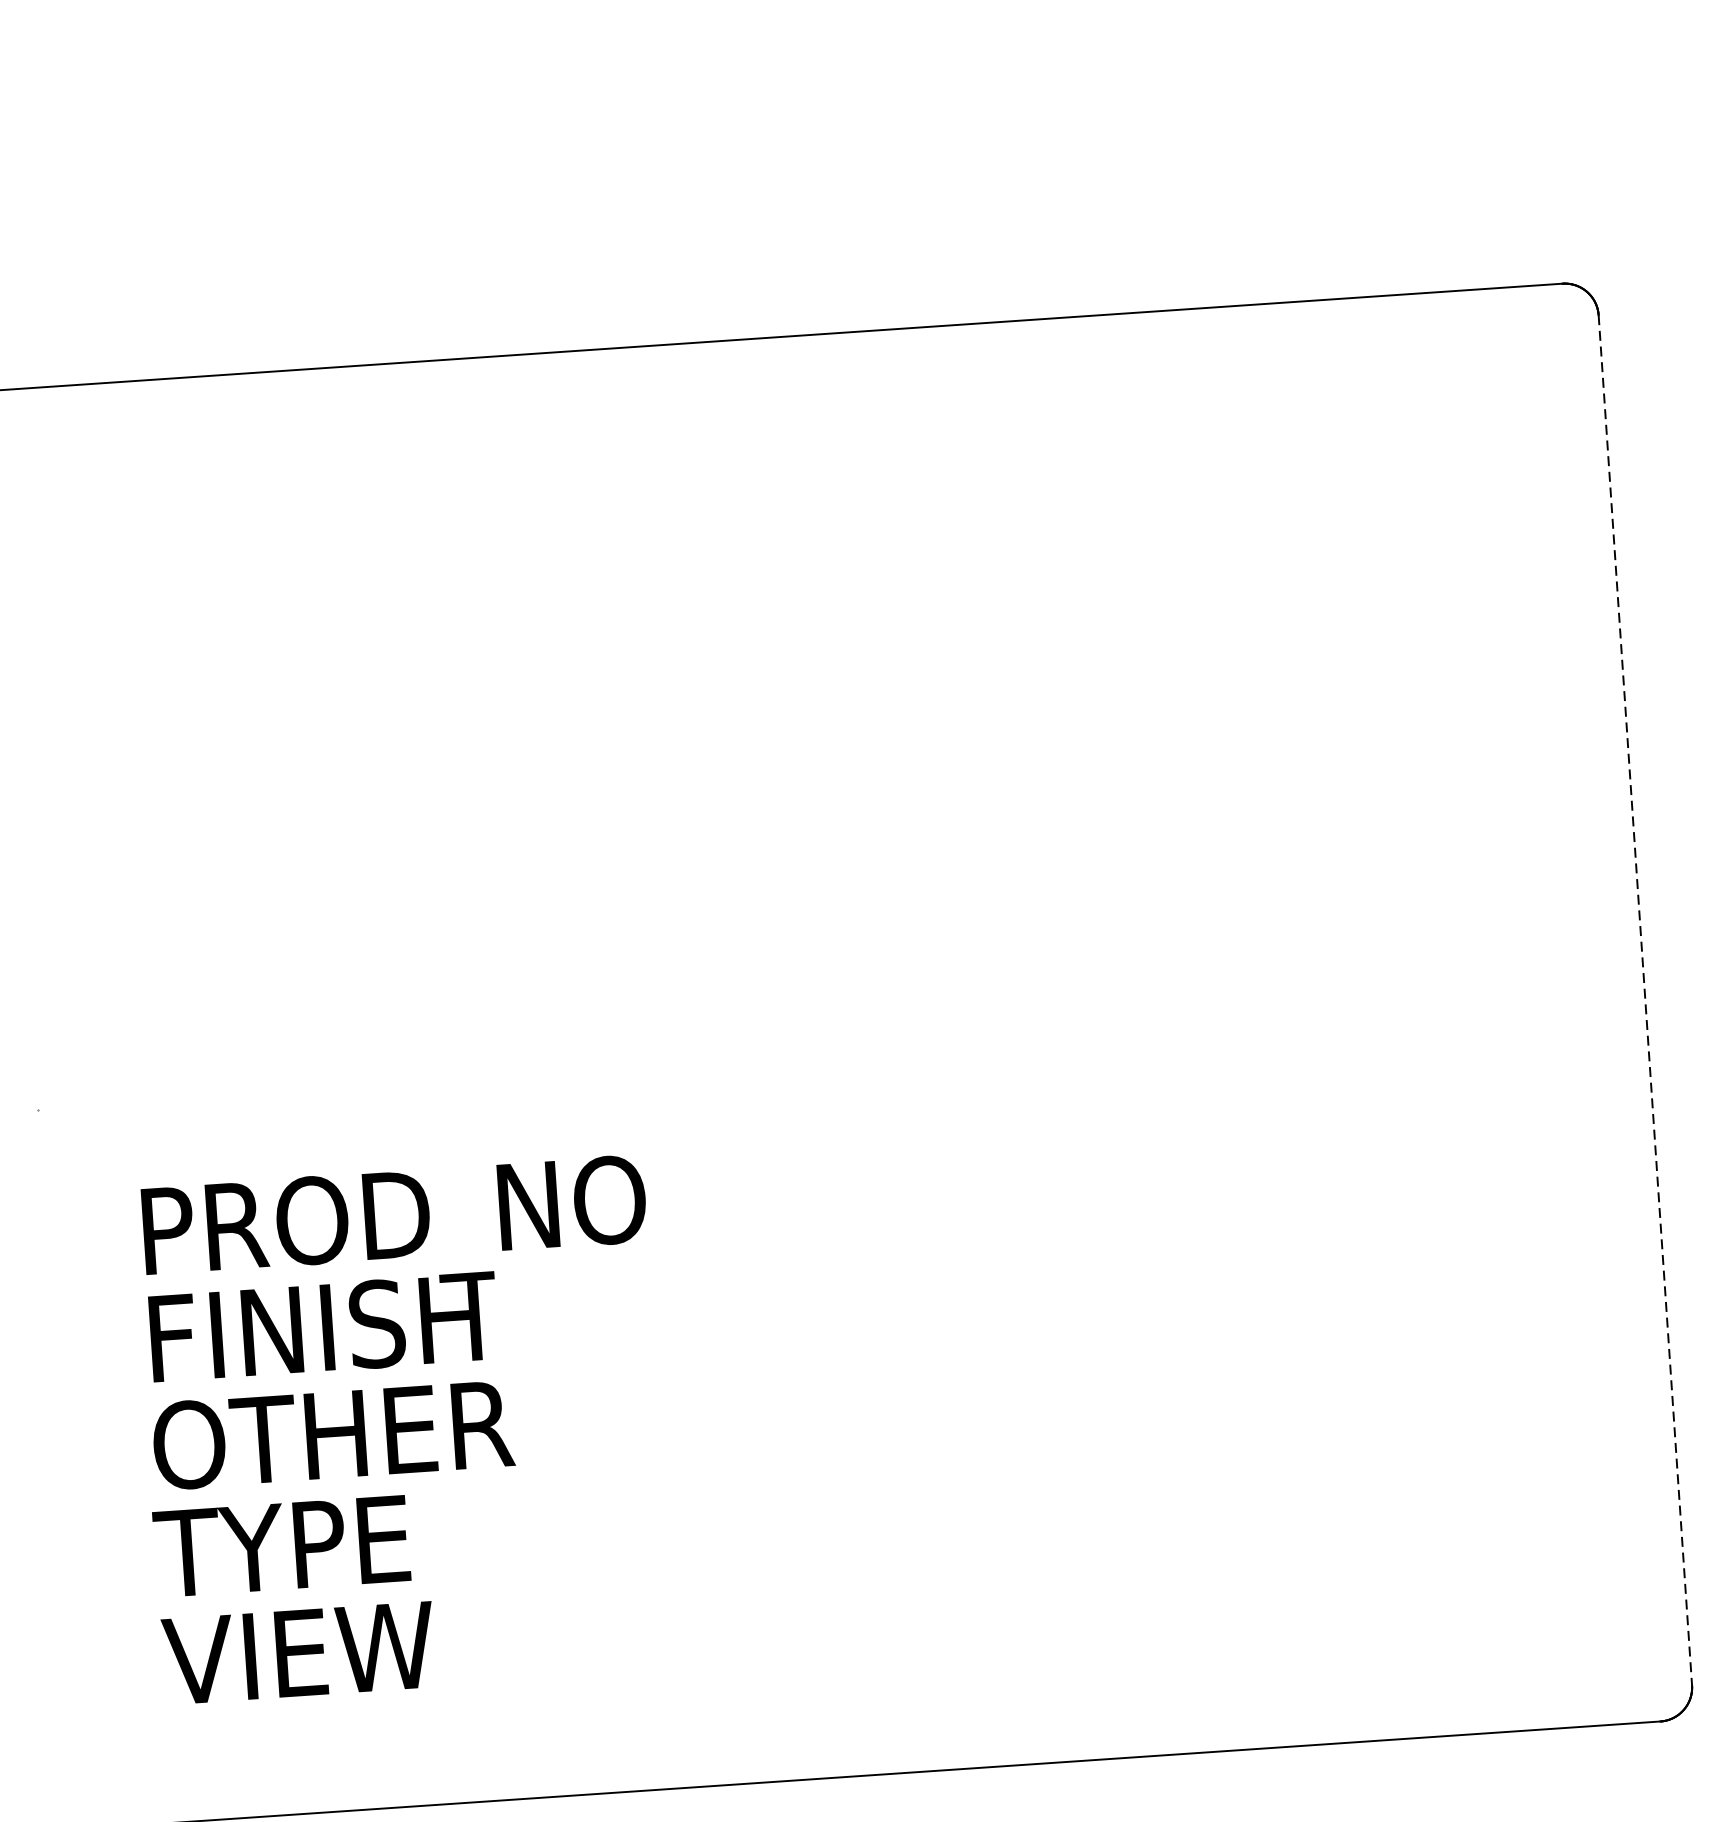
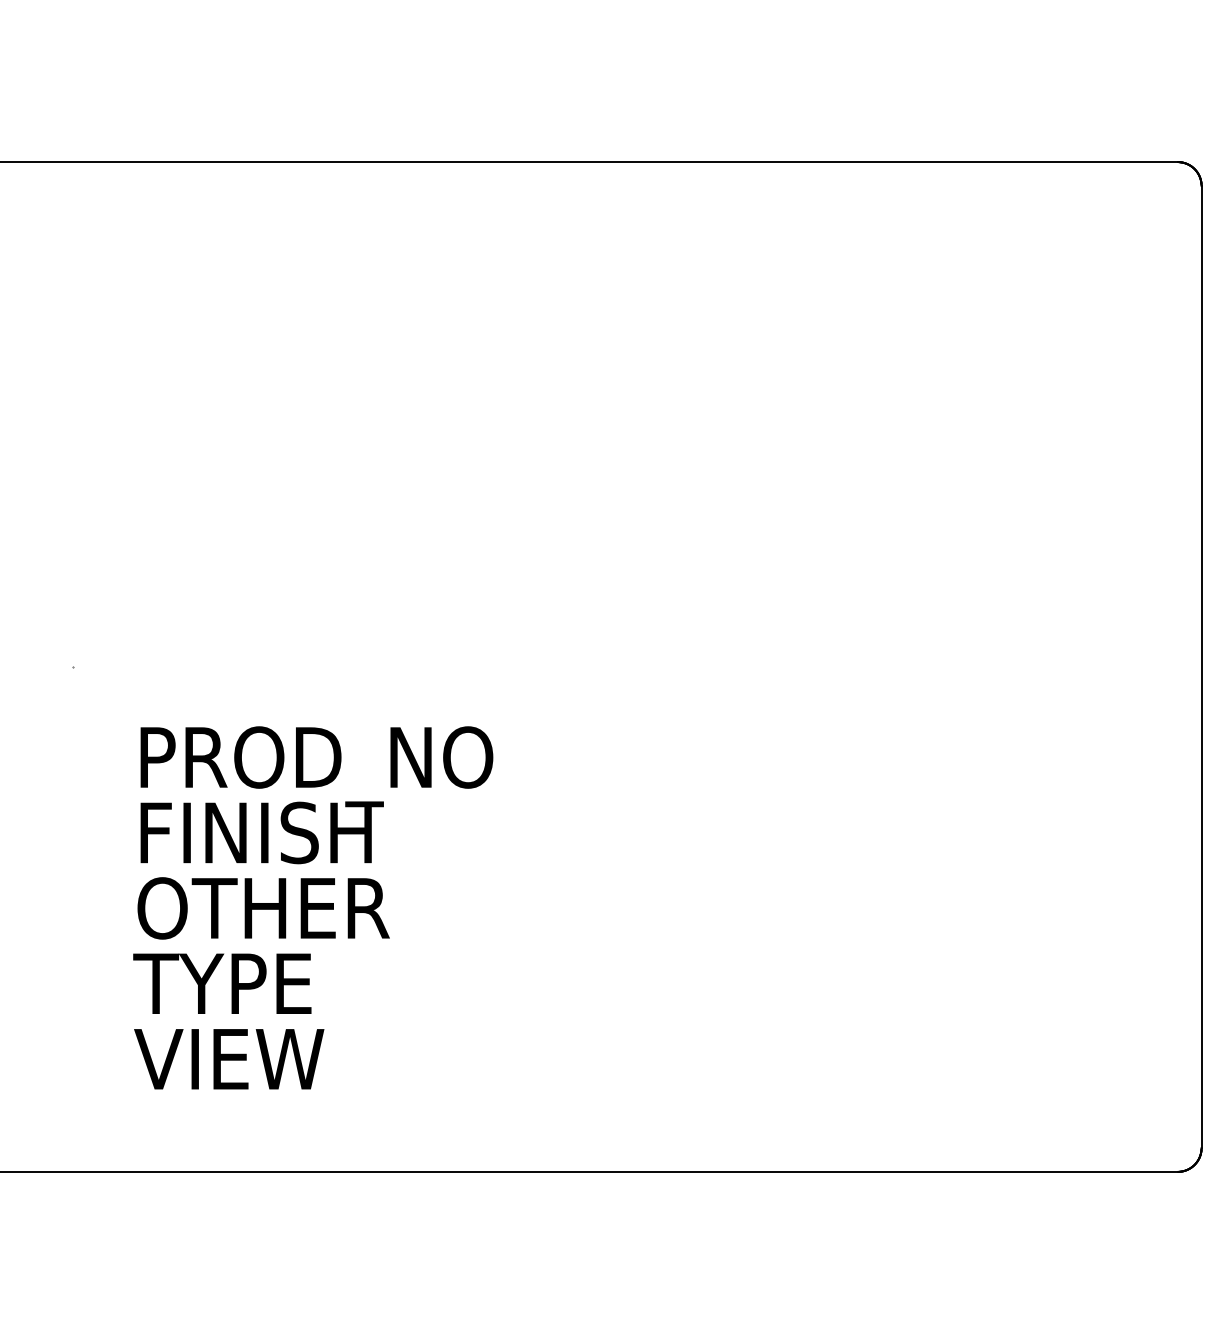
line: (1645, 1001) -> (1201, 667), dashed -> solid

